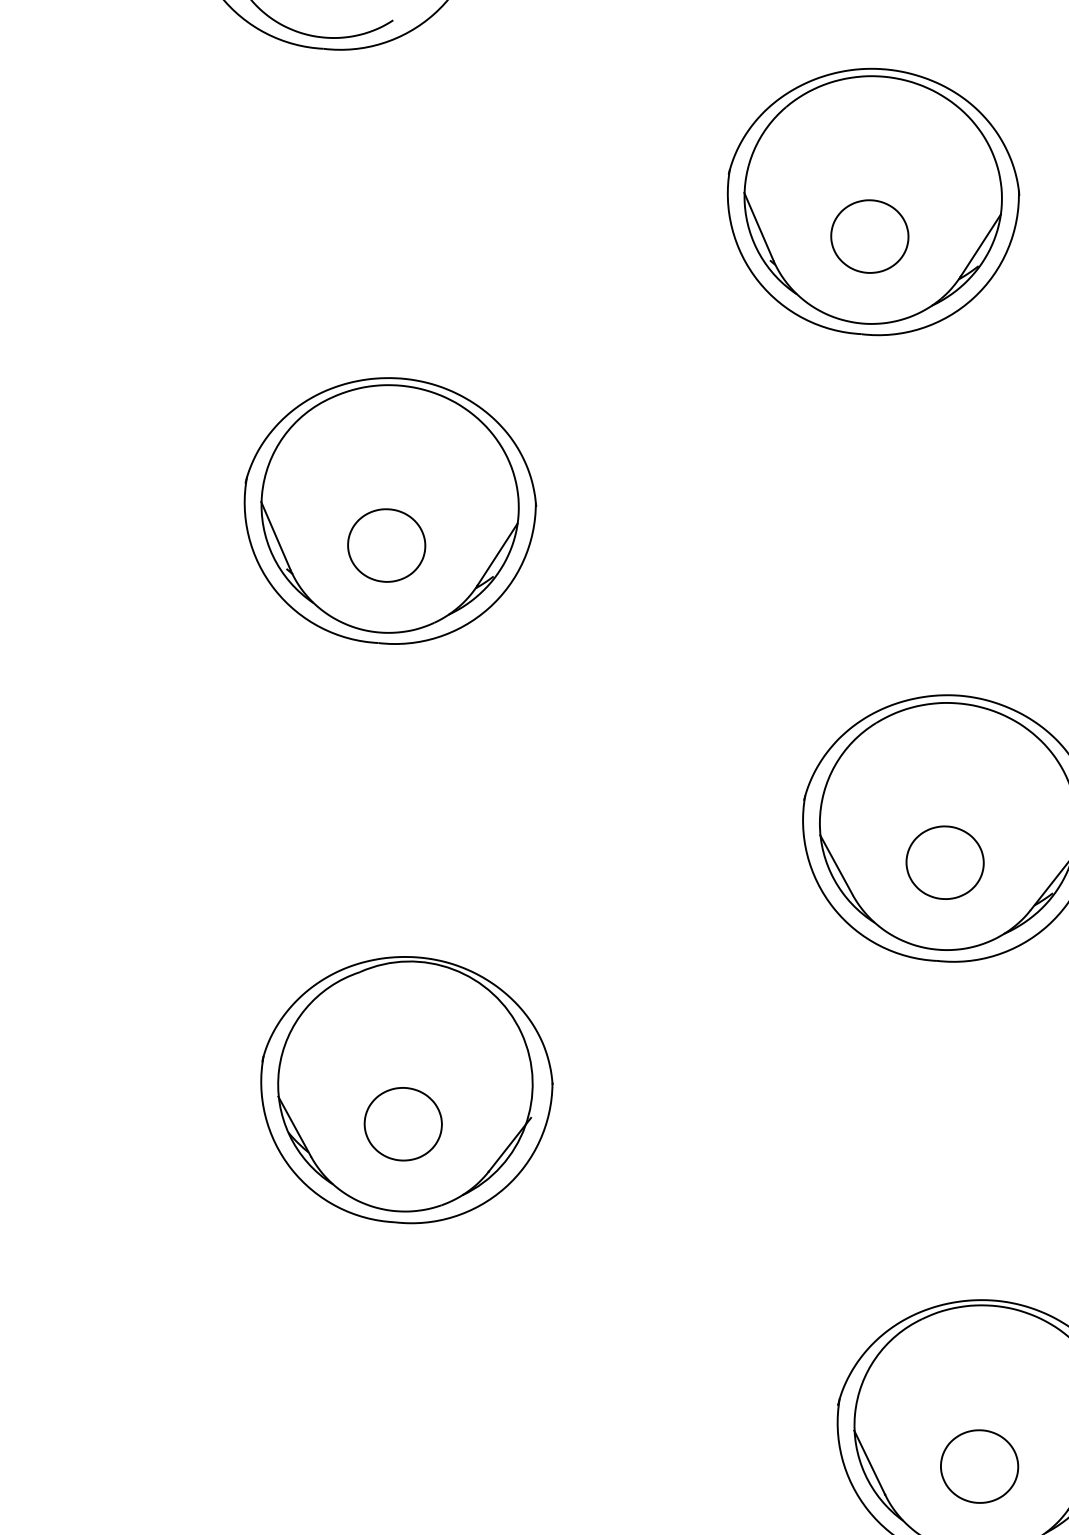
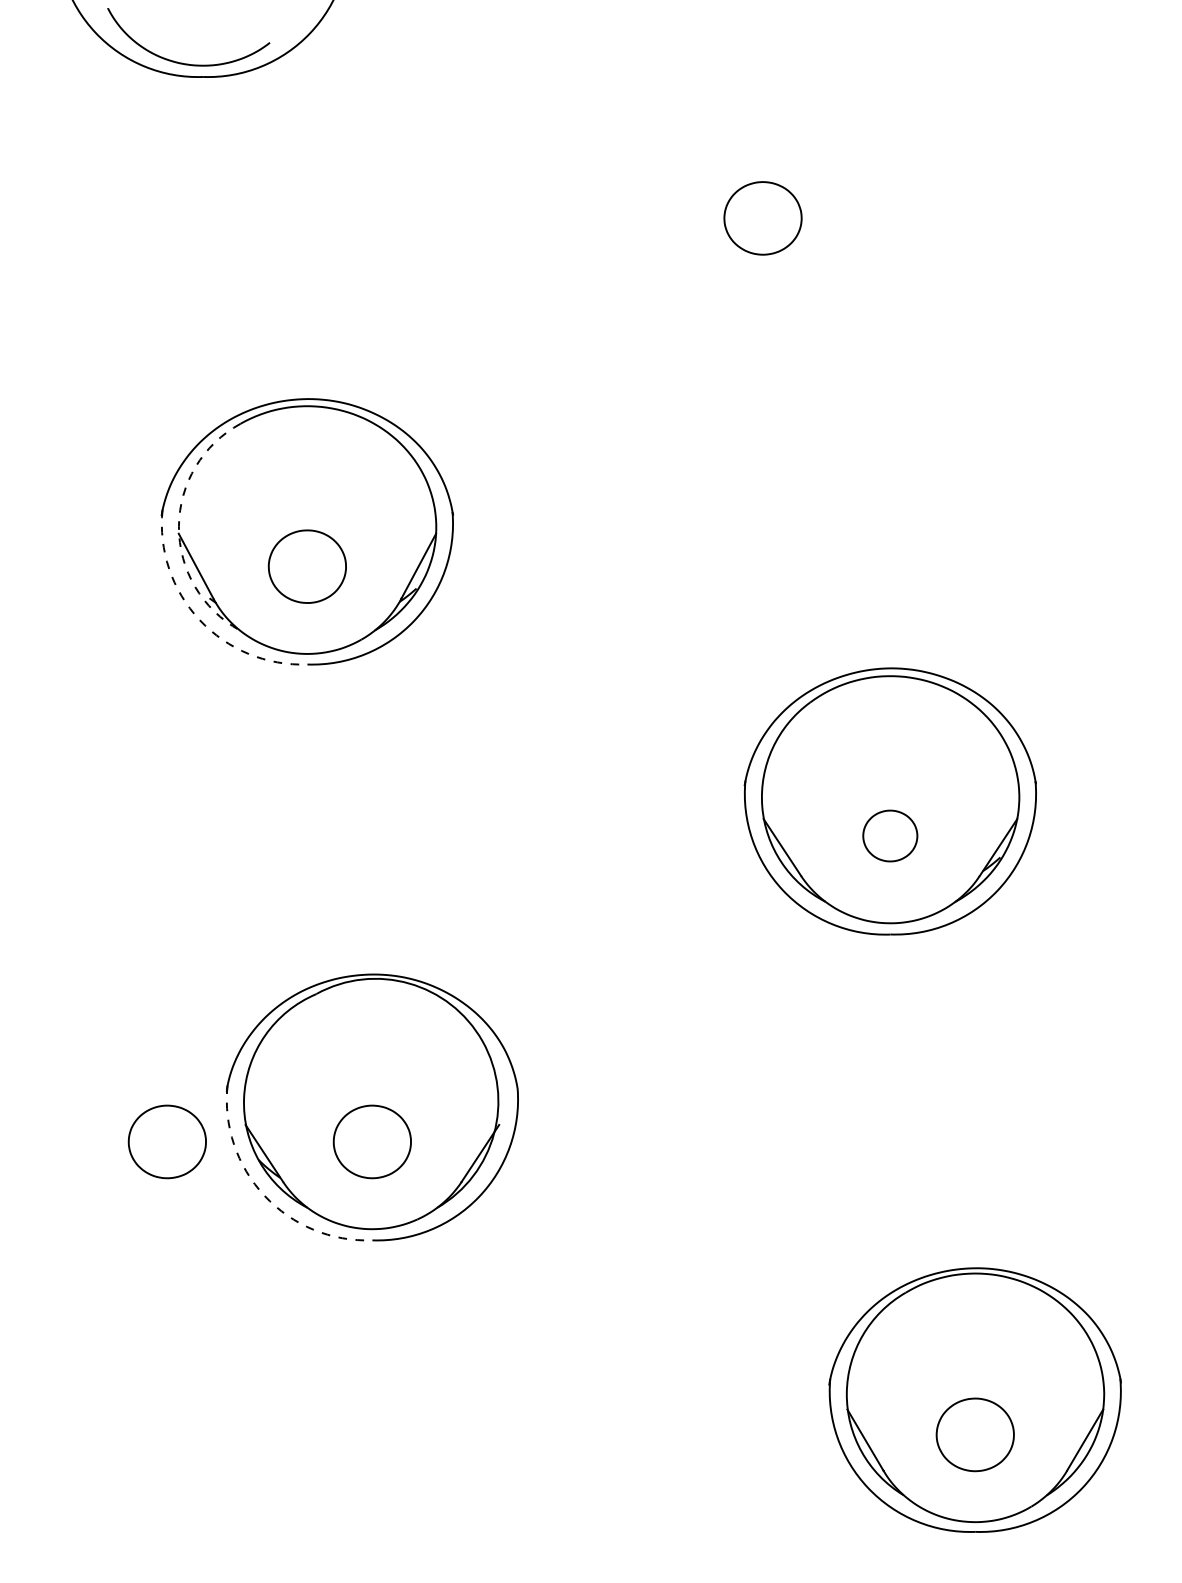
part: (872, 201) -> (762, 183), removed
arc: (261, 494) -> (178, 526), solid -> dashed
arc: (274, 590) -> (199, 620), solid -> dashed
part: (944, 862) -> (889, 835), size x0.7
part: (198, 1106) -> (166, 1141), added
arc: (291, 1168) -> (264, 1195), solid -> dashed

